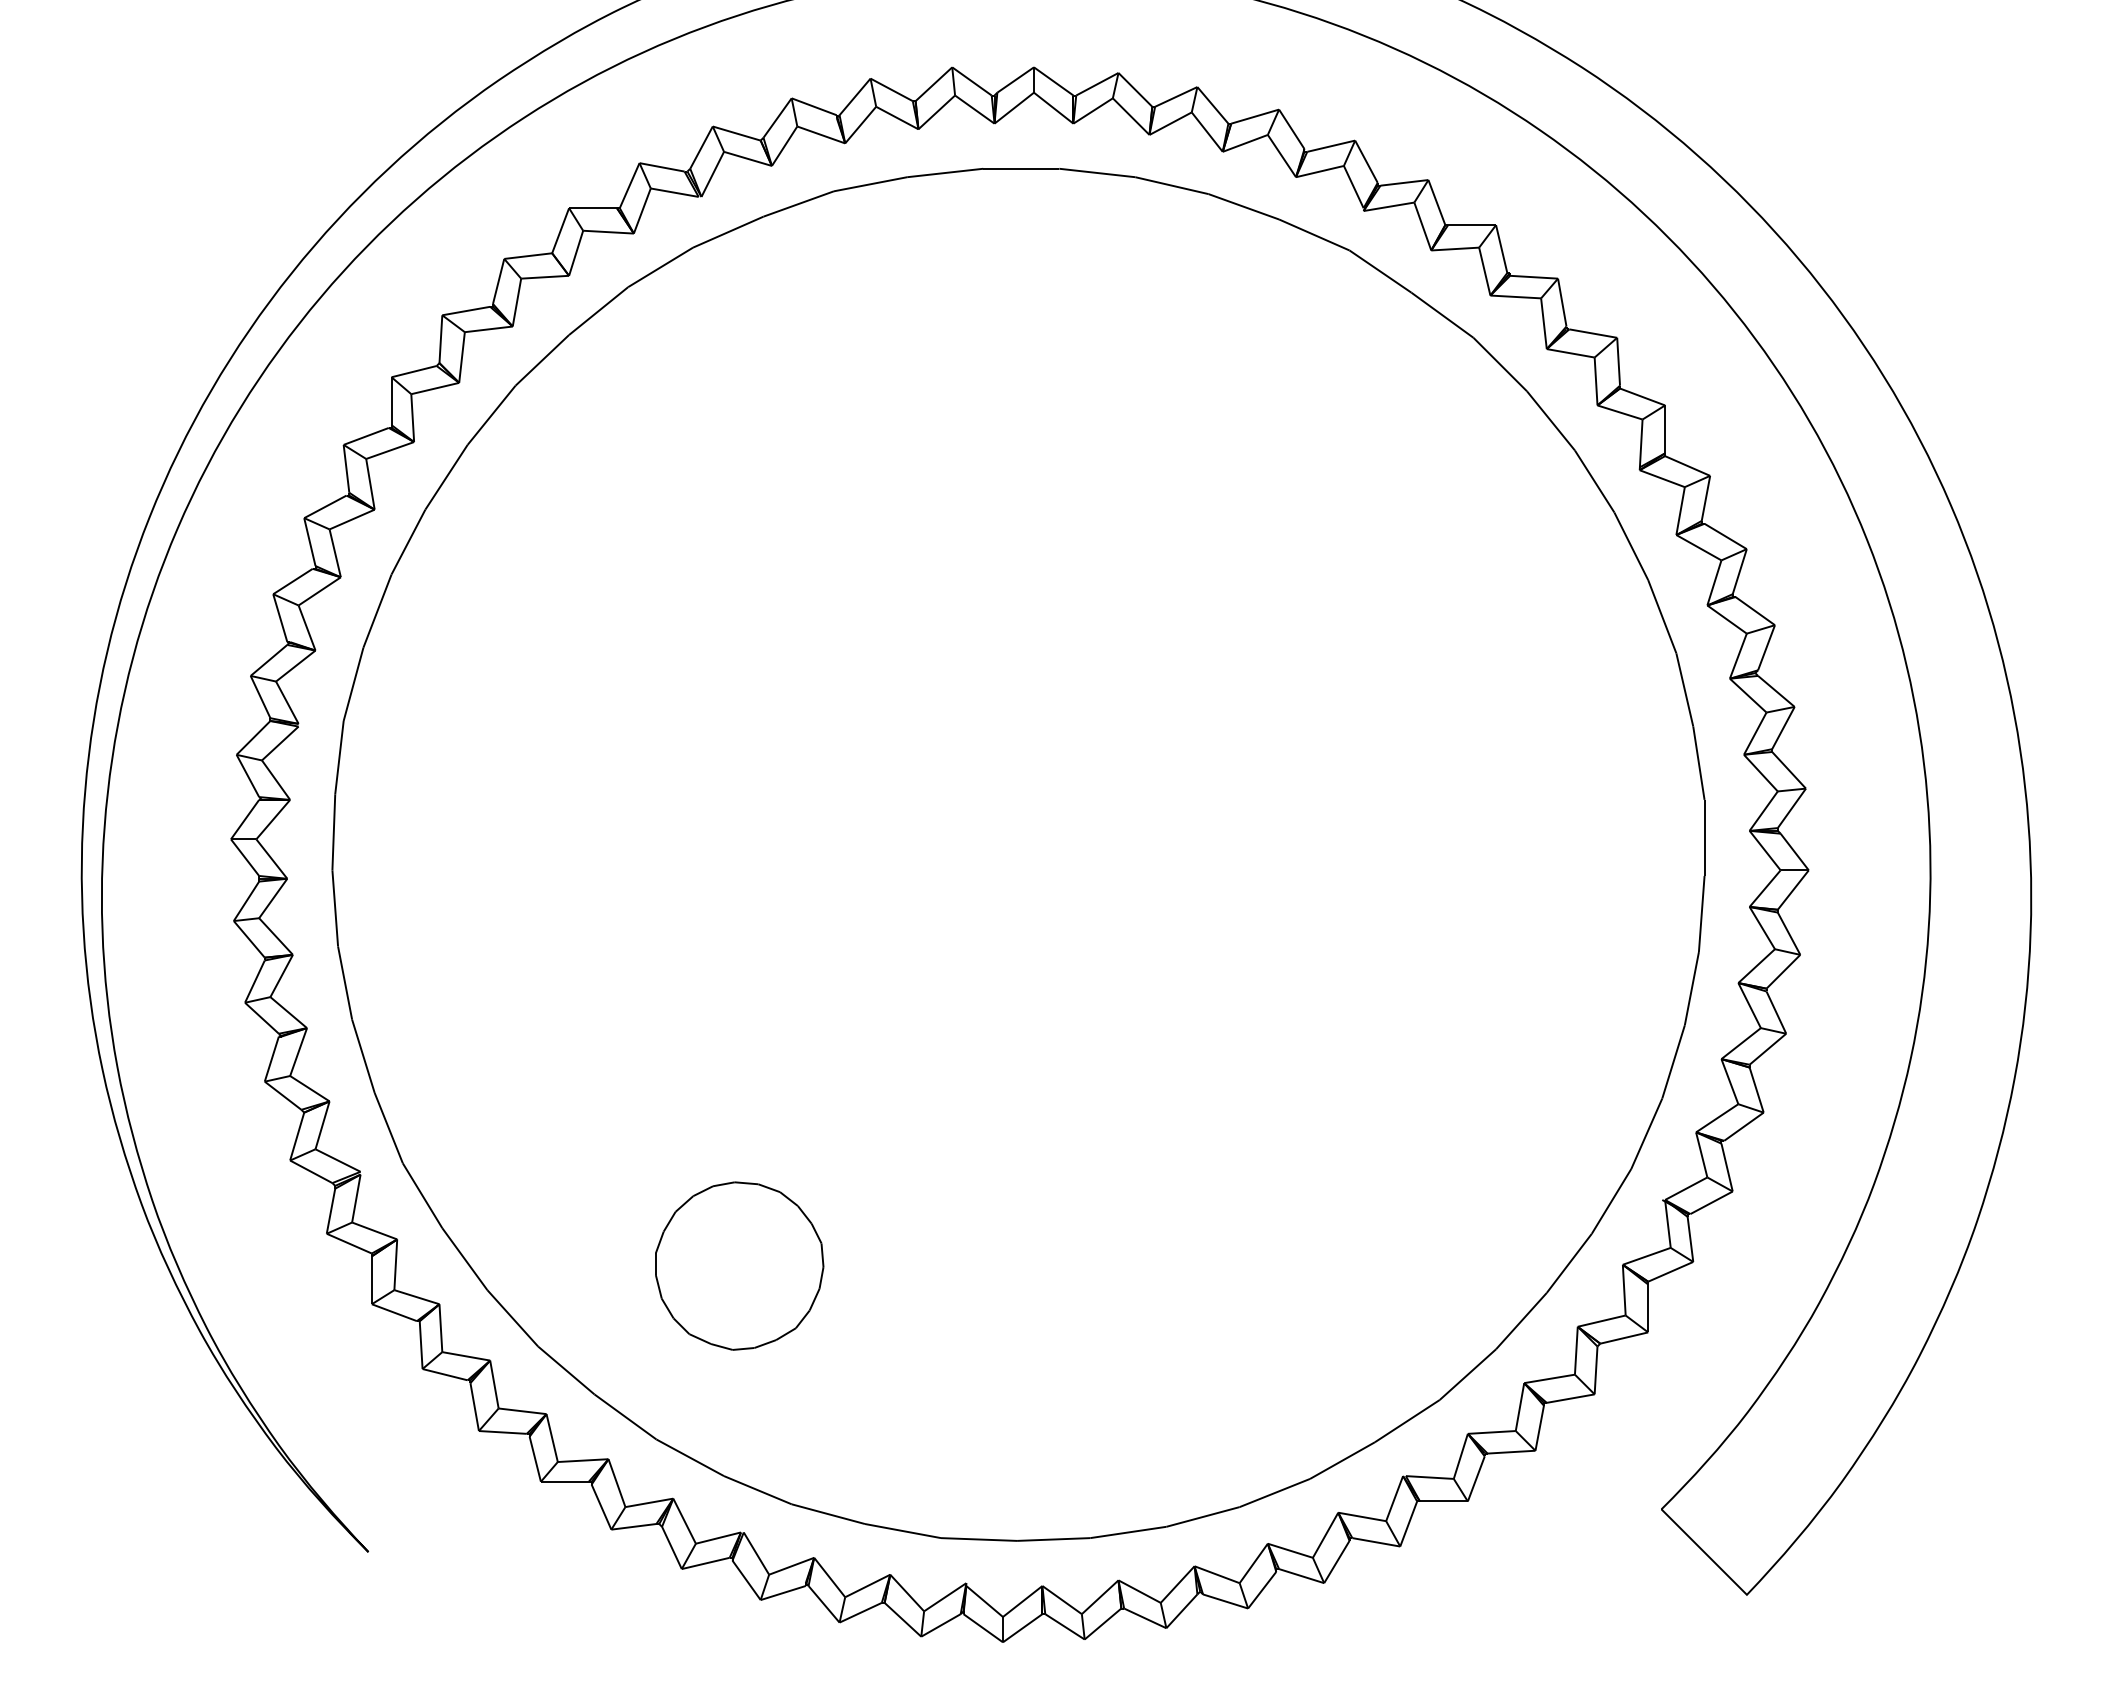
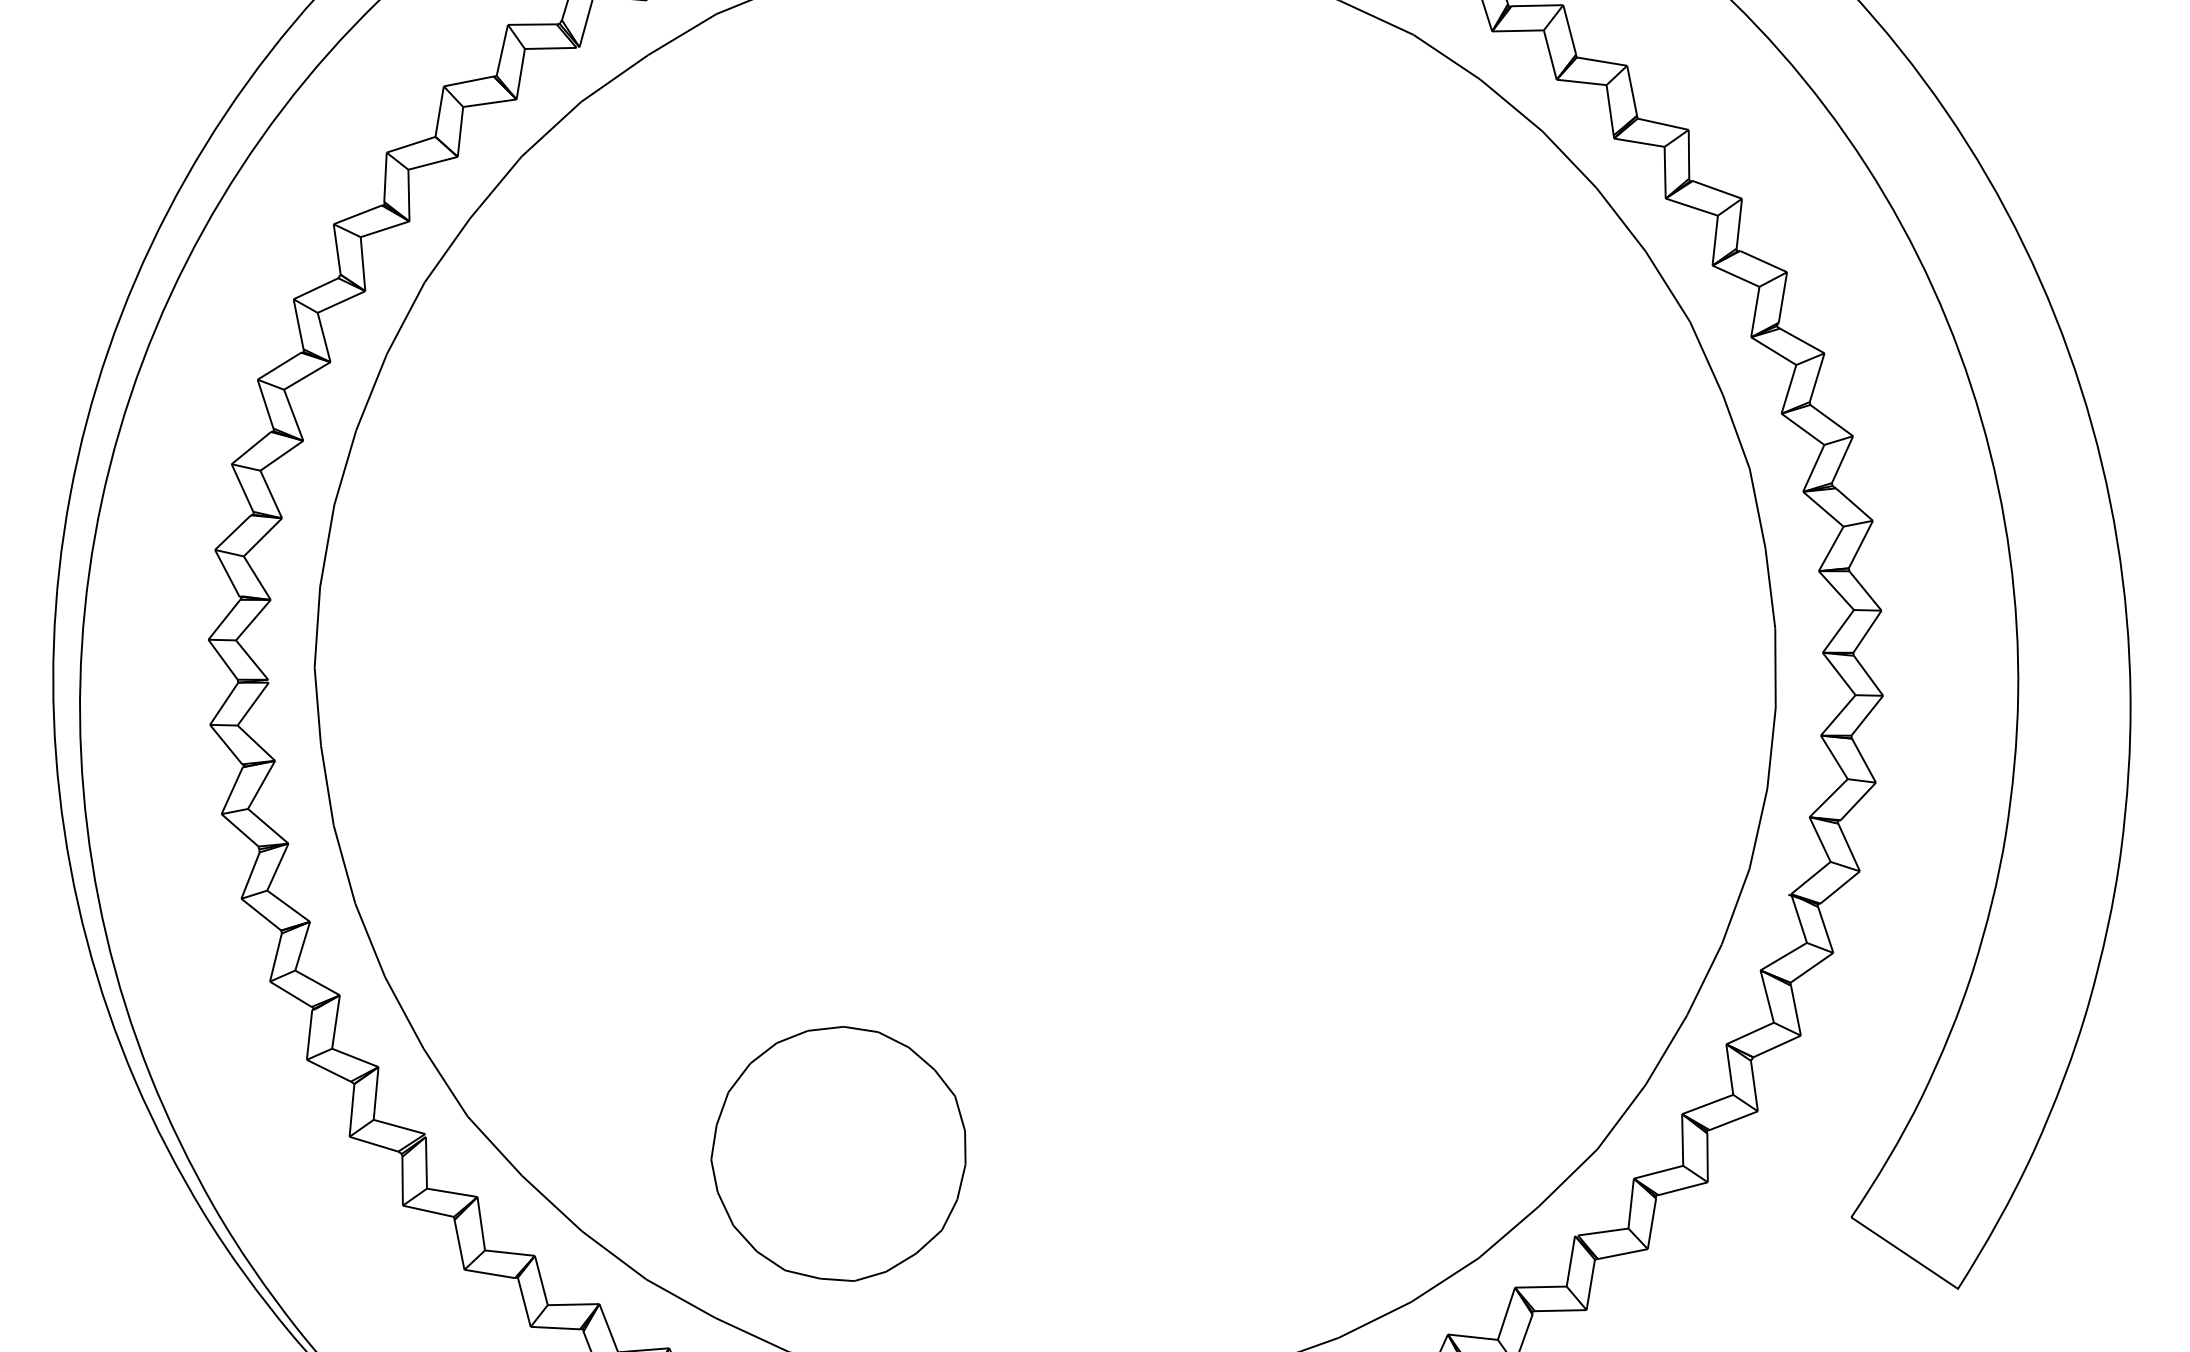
part: (739, 1265) -> (839, 1153), size x1.43

